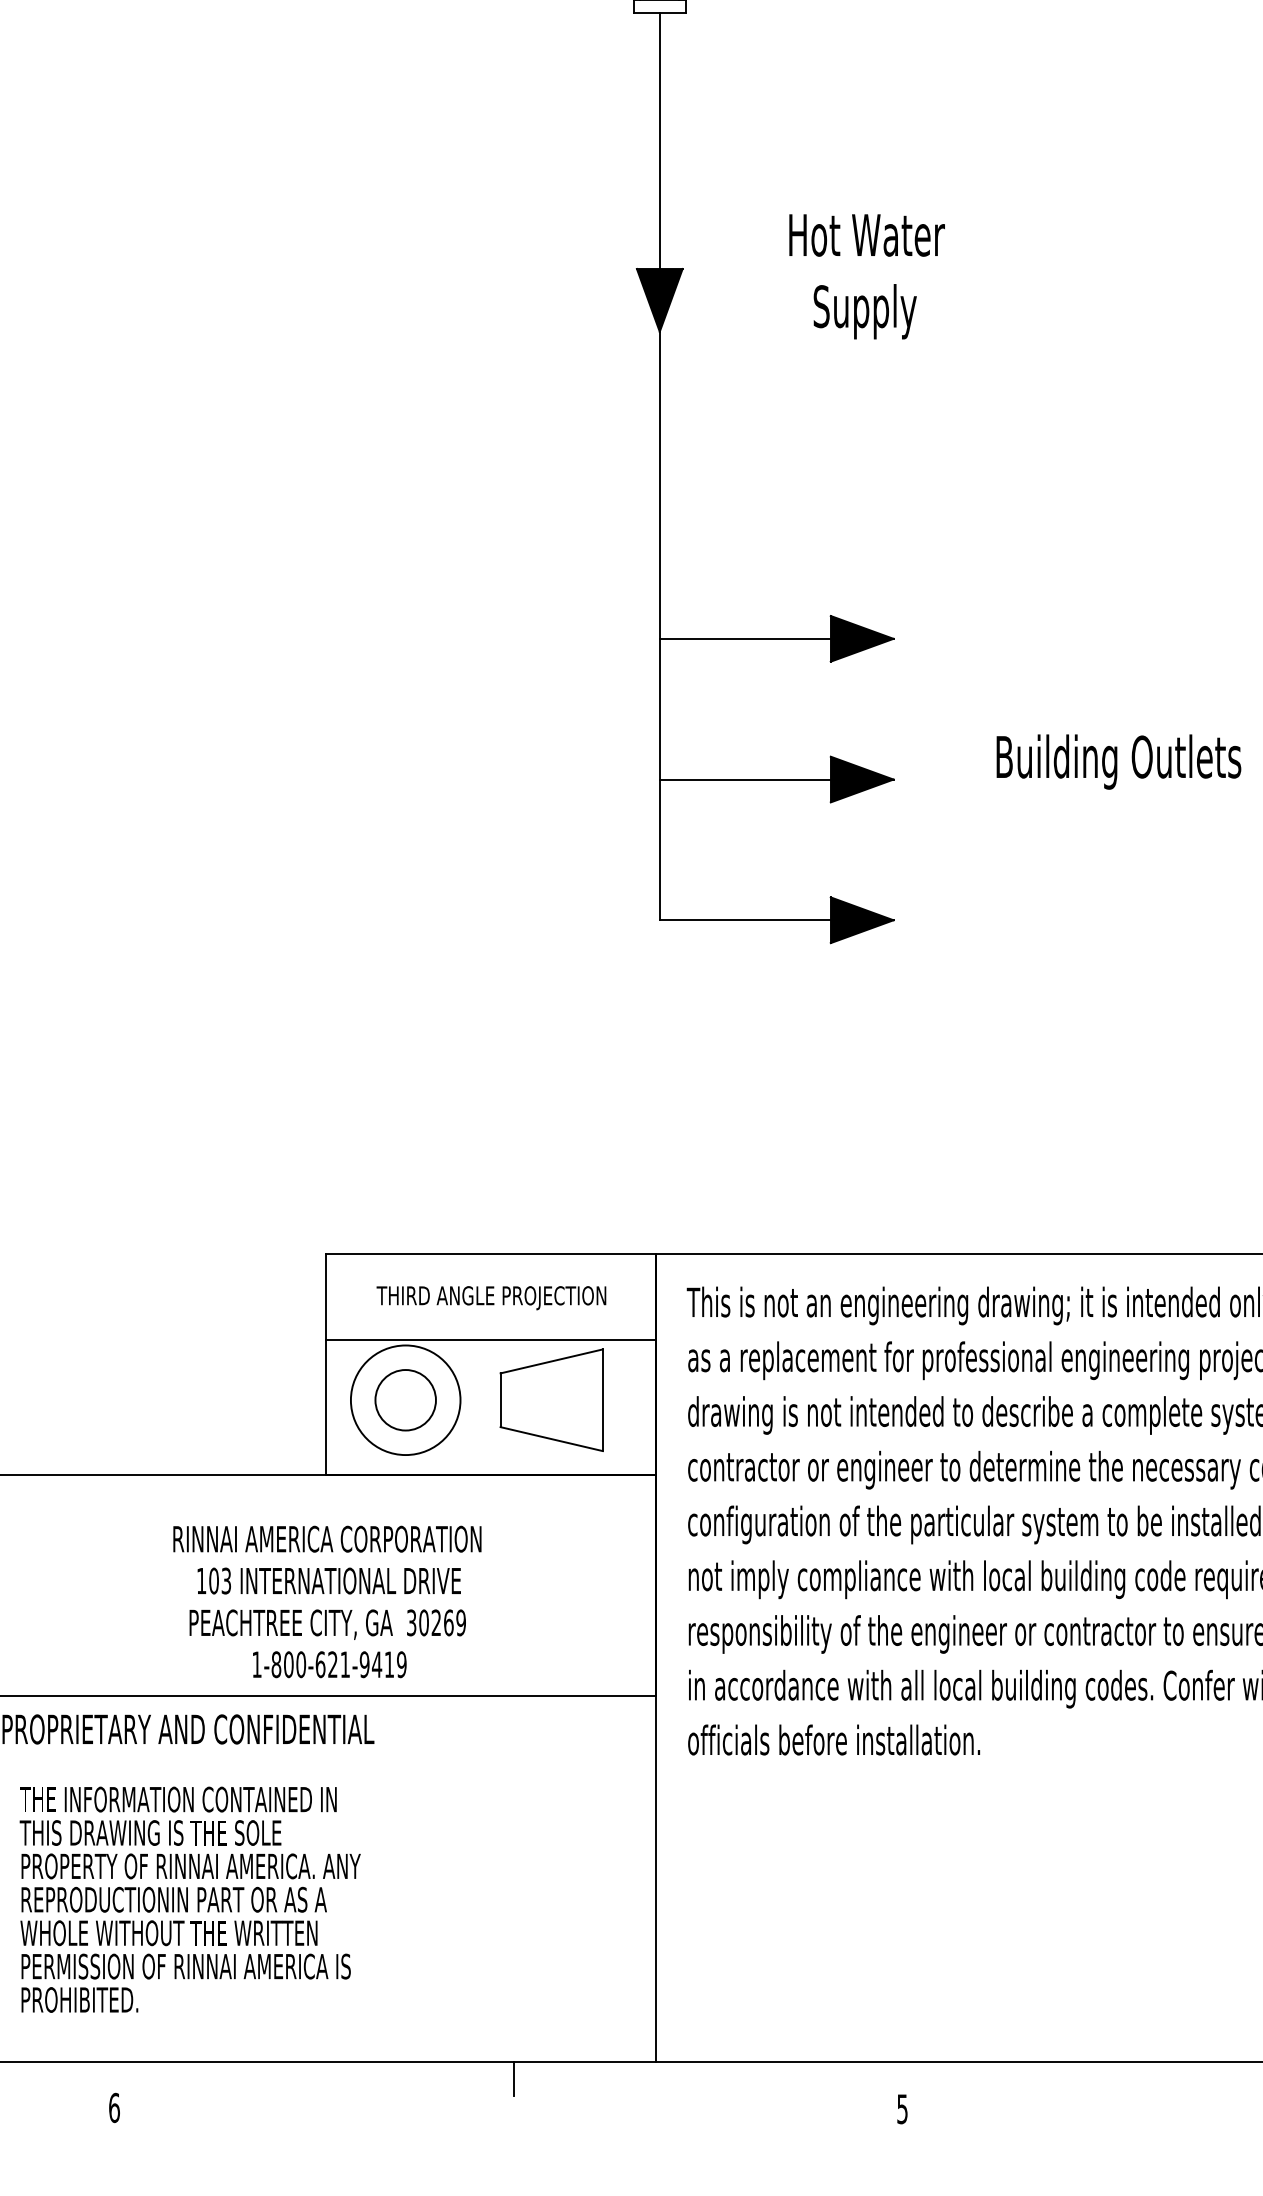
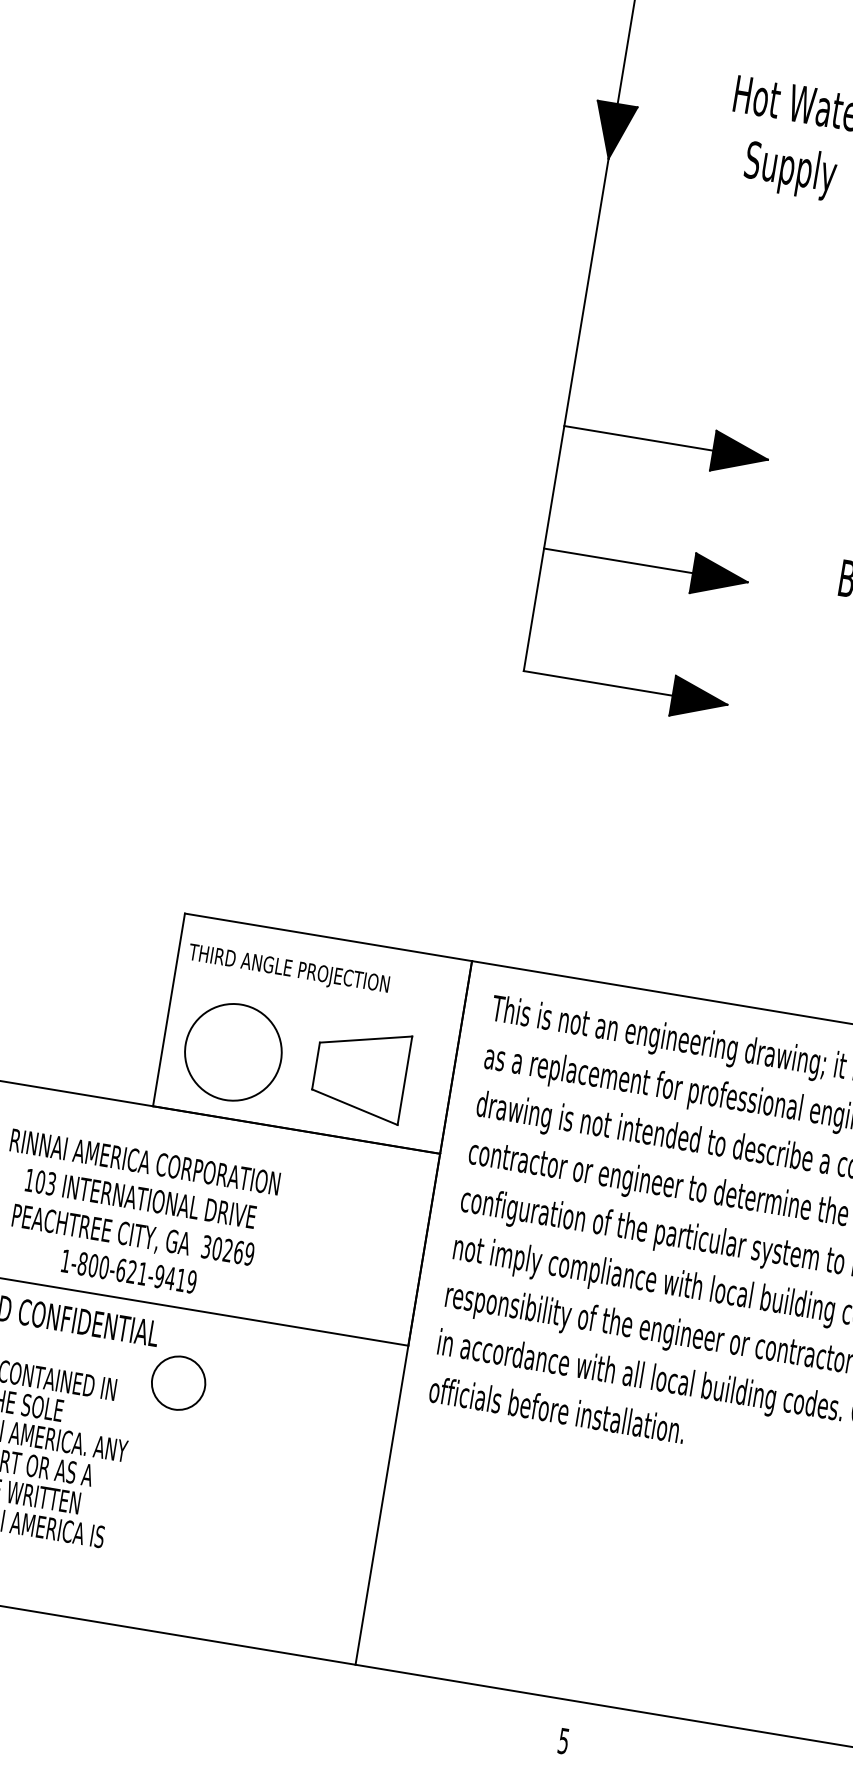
text: (491, 1298) -> (288, 970), moved
line: (490, 1340) -> (315, 1012), removed
circle: (405, 1400) -> (178, 1383), moved
line: (513, 2079) -> (229, 1659), removed

